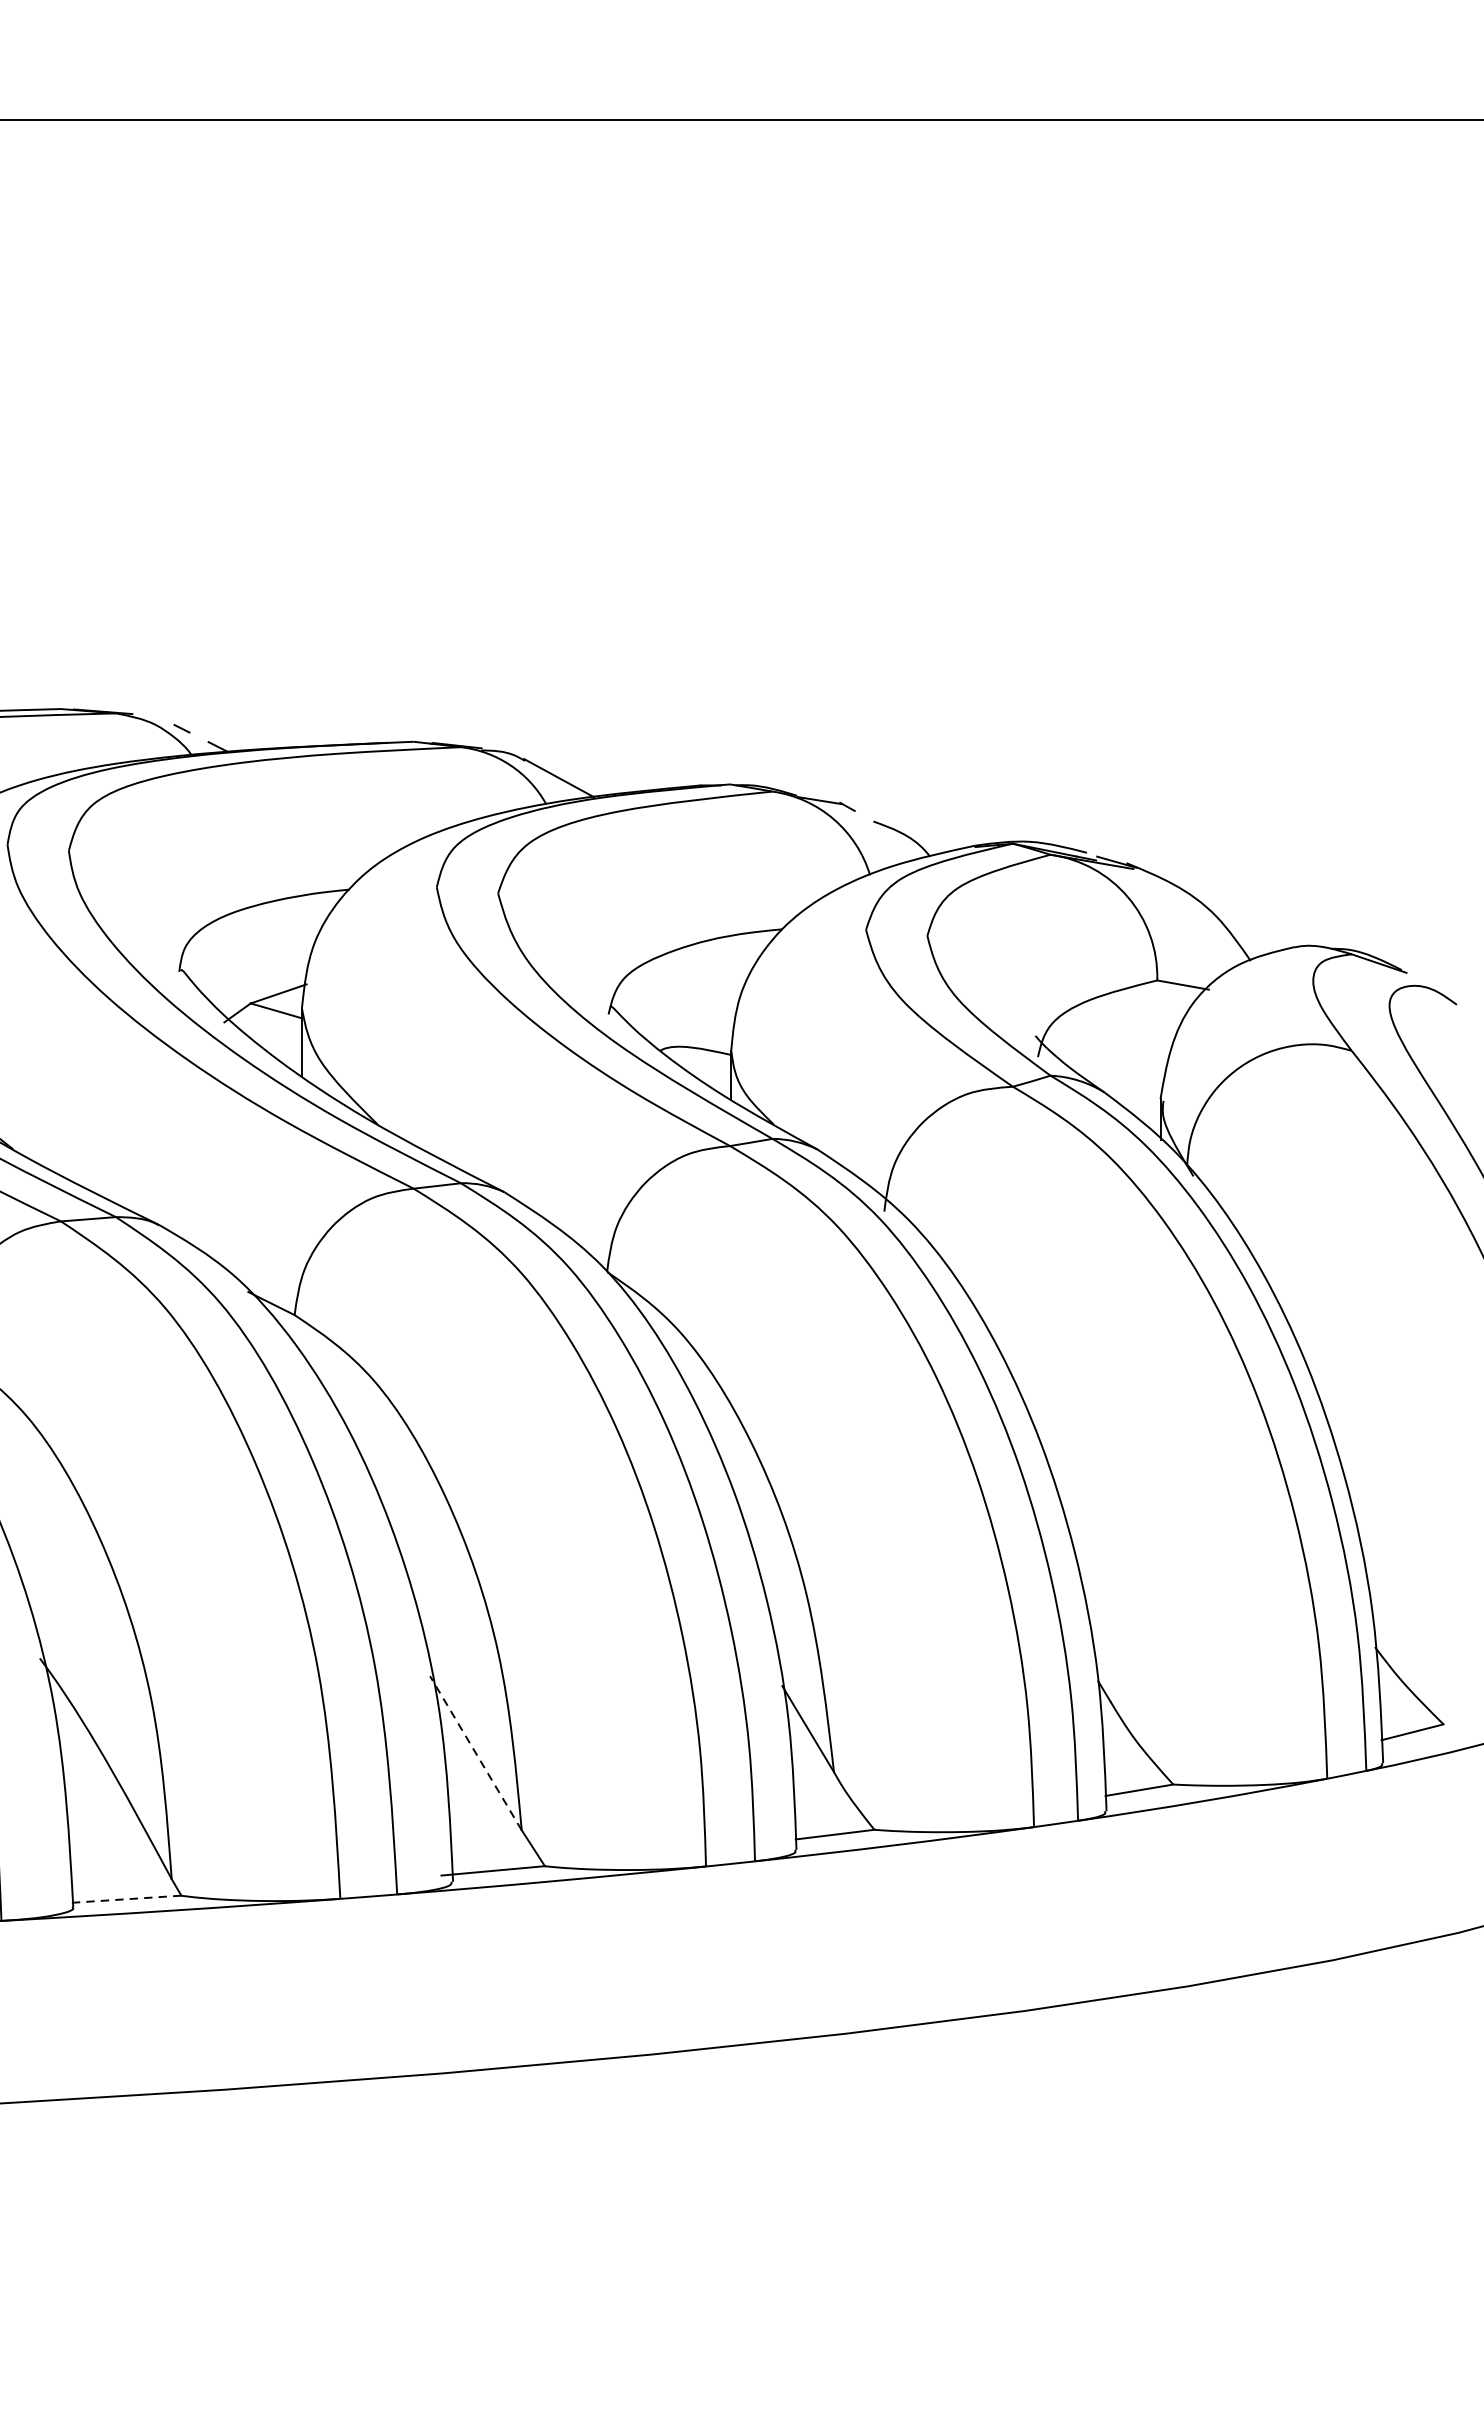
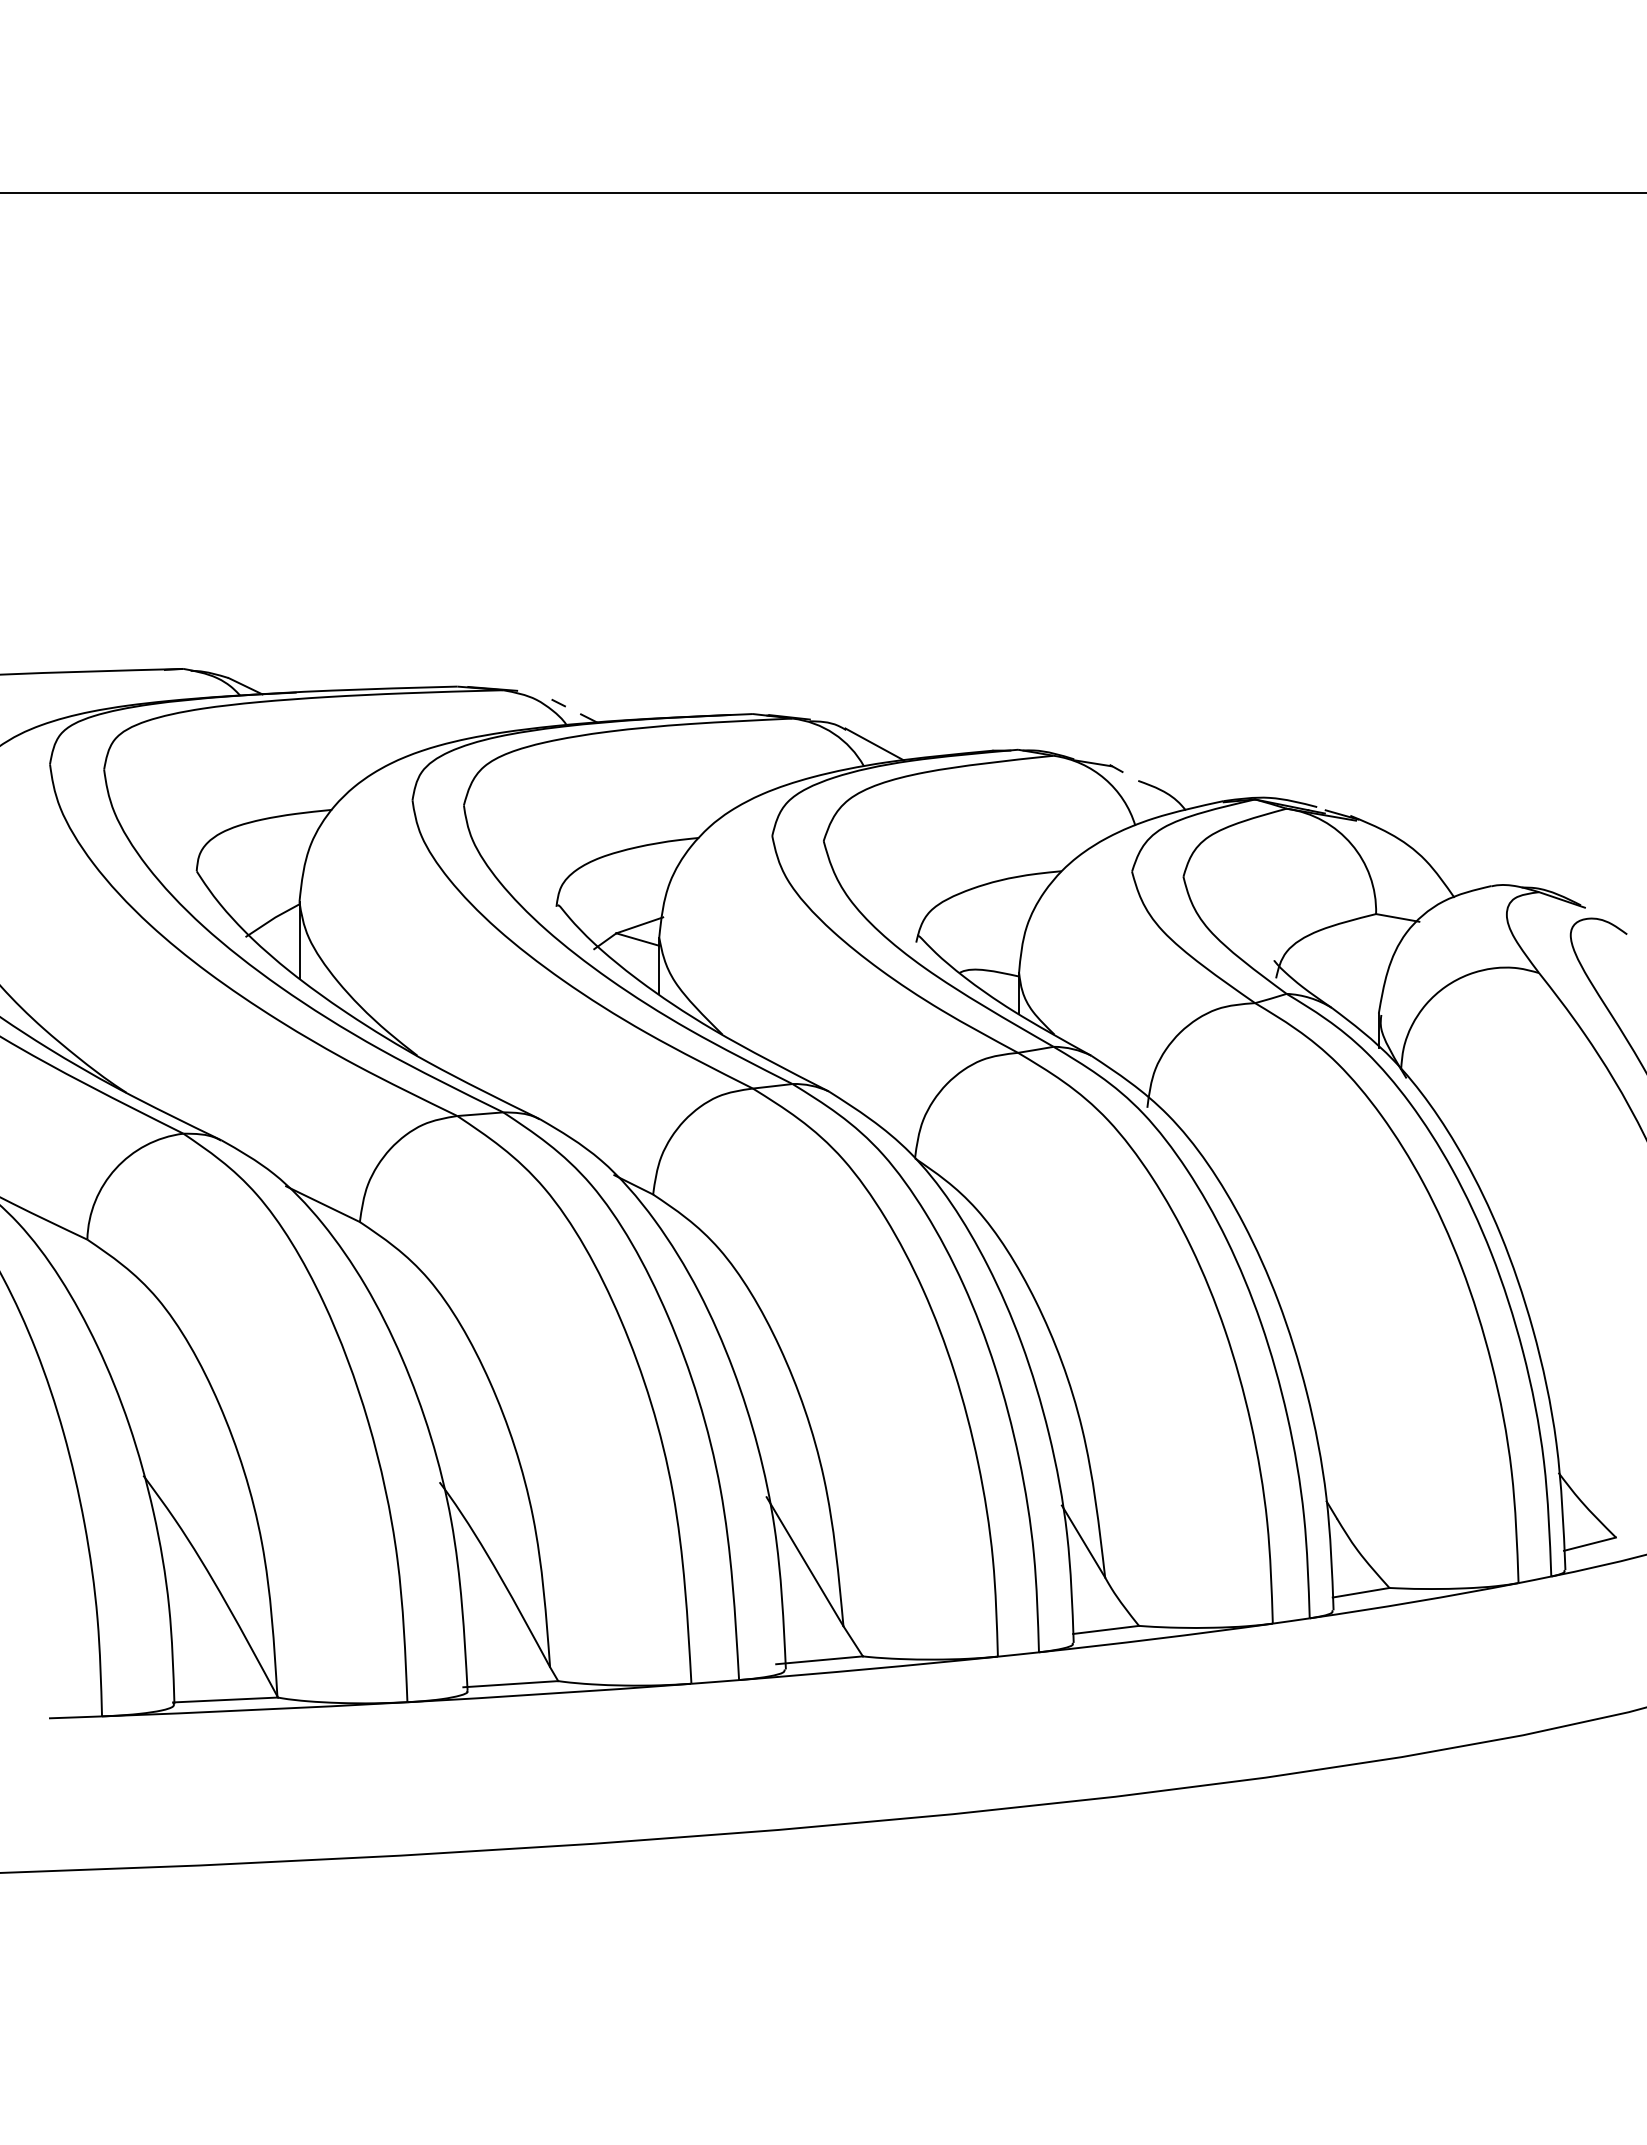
line: (475, 1752) -> (804, 1561), dashed -> solid
line: (124, 1899) -> (510, 1684), dashed -> solid

